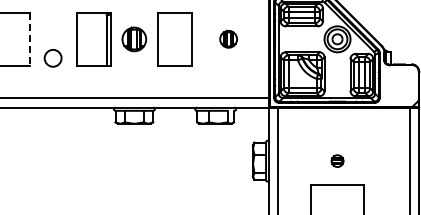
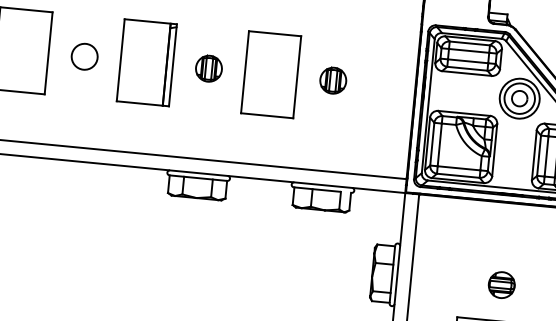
part: (134, 38) -> (209, 67), size x0.71
part: (228, 38) -> (333, 79), moved
line: (29, 39) -> (48, 53), dashed -> solid
circle: (52, 58) -> (83, 56), moved
part: (337, 160) -> (501, 284), size x1.43

